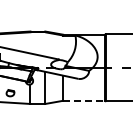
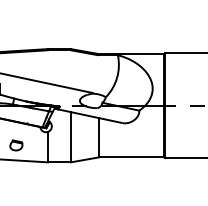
line: (84, 100) -> (132, 156), dashed -> solid

